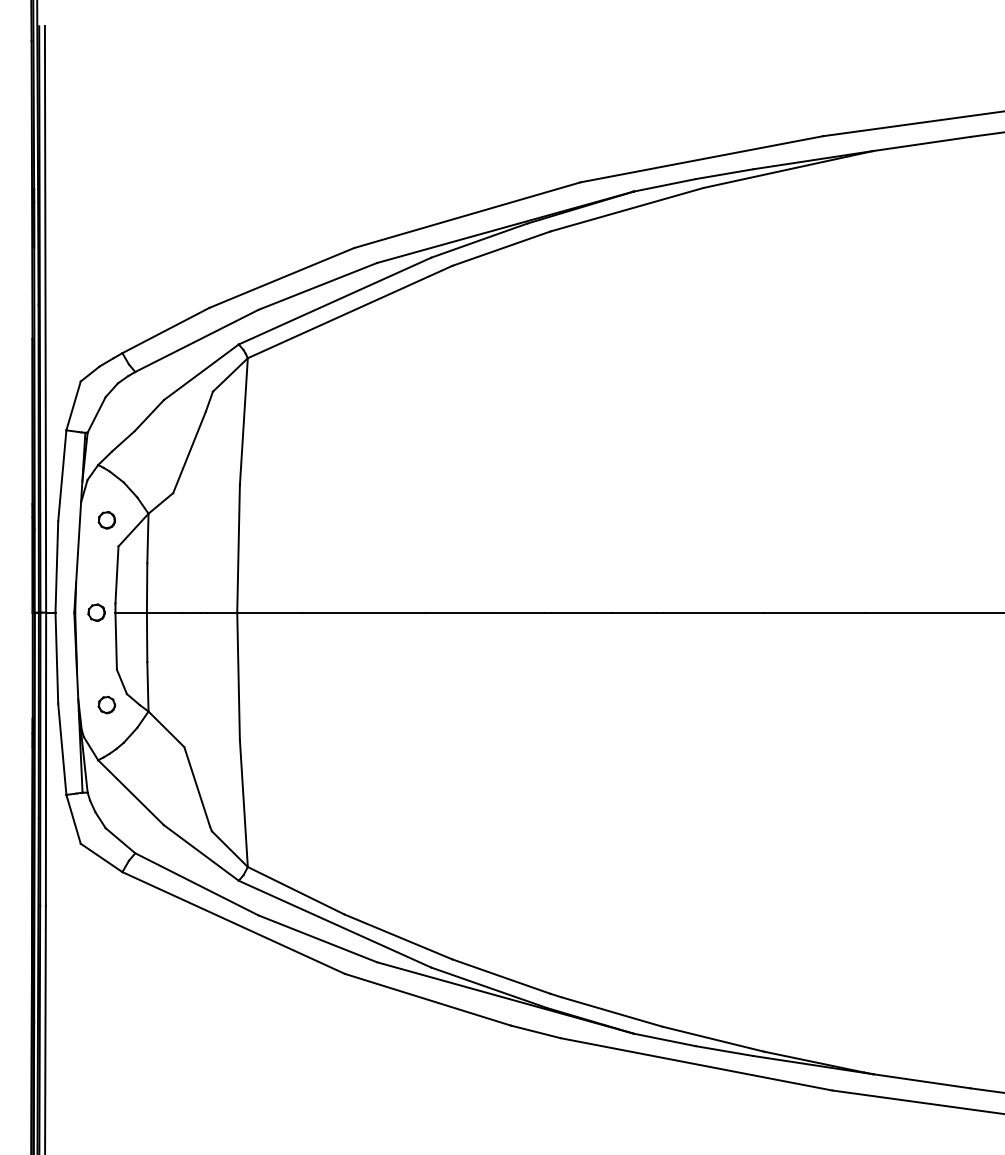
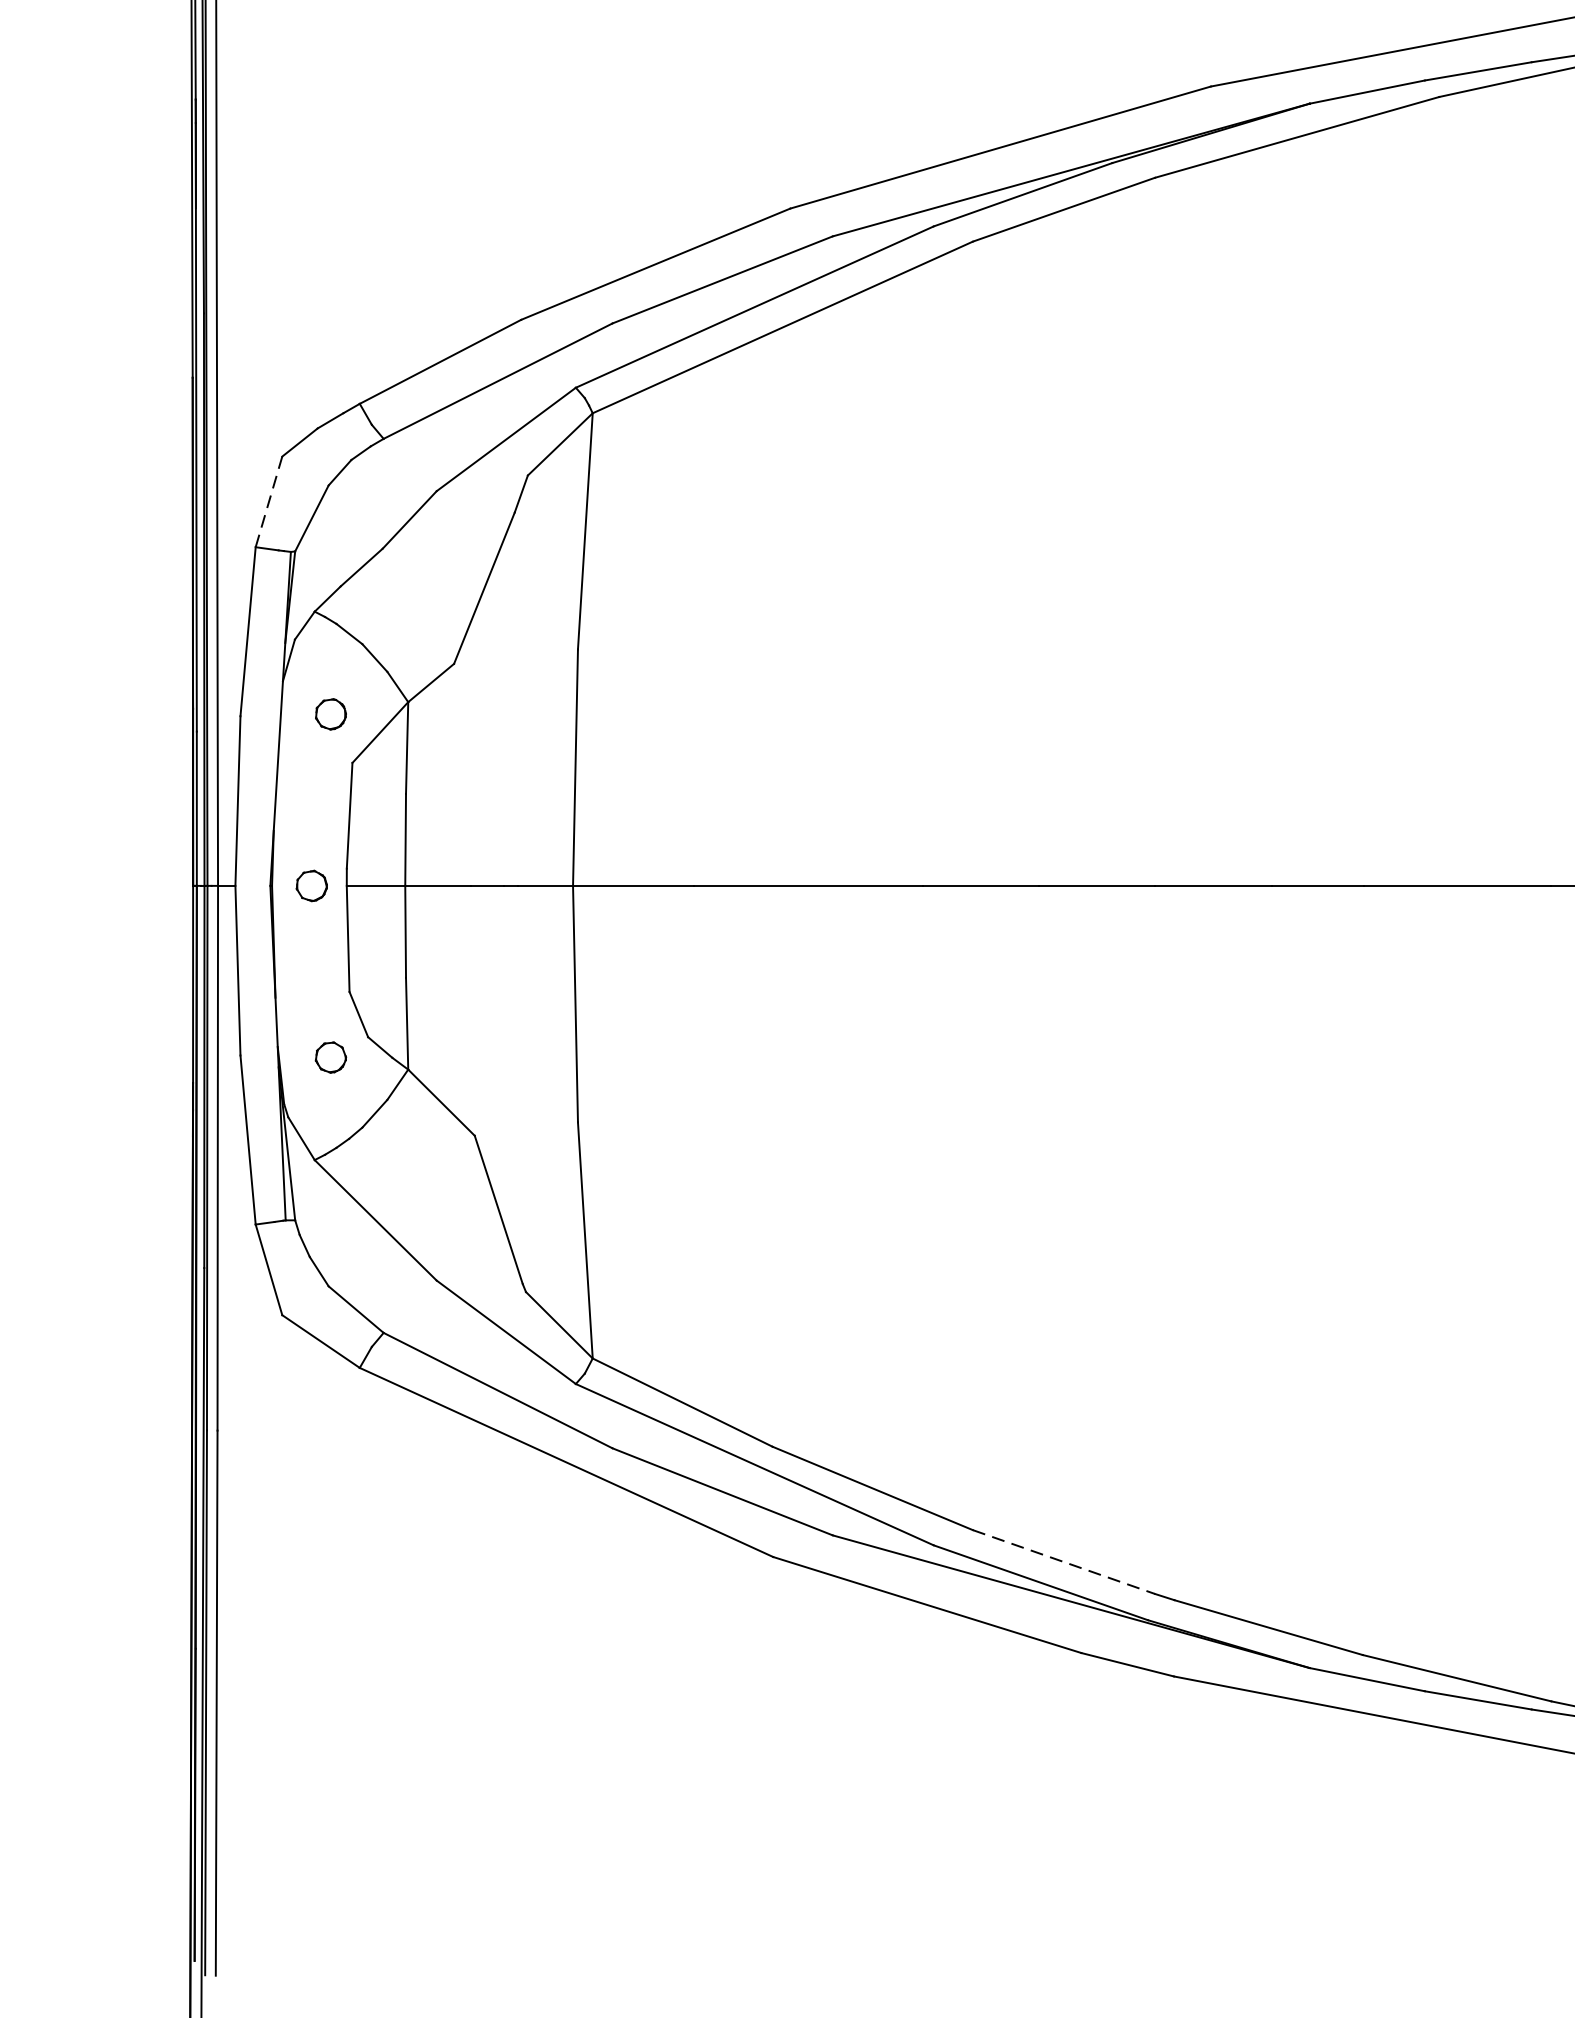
line: (73, 405) -> (268, 501), solid -> dashed
line: (501, 976) -> (1063, 1561), solid -> dashed

